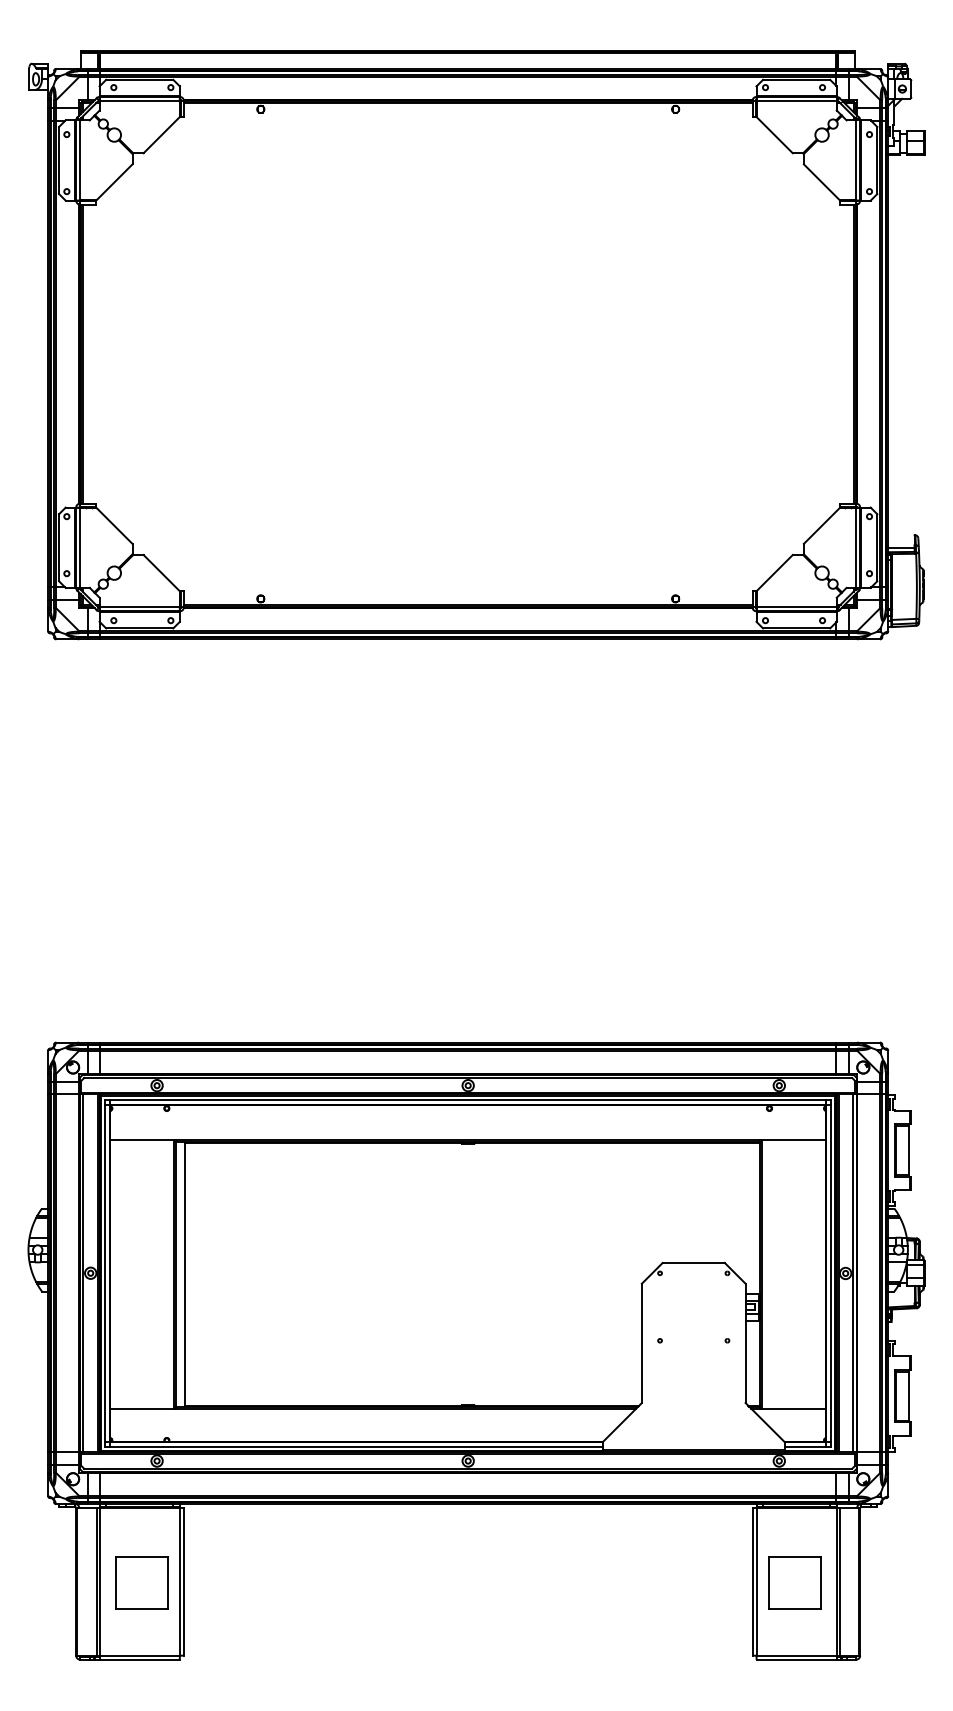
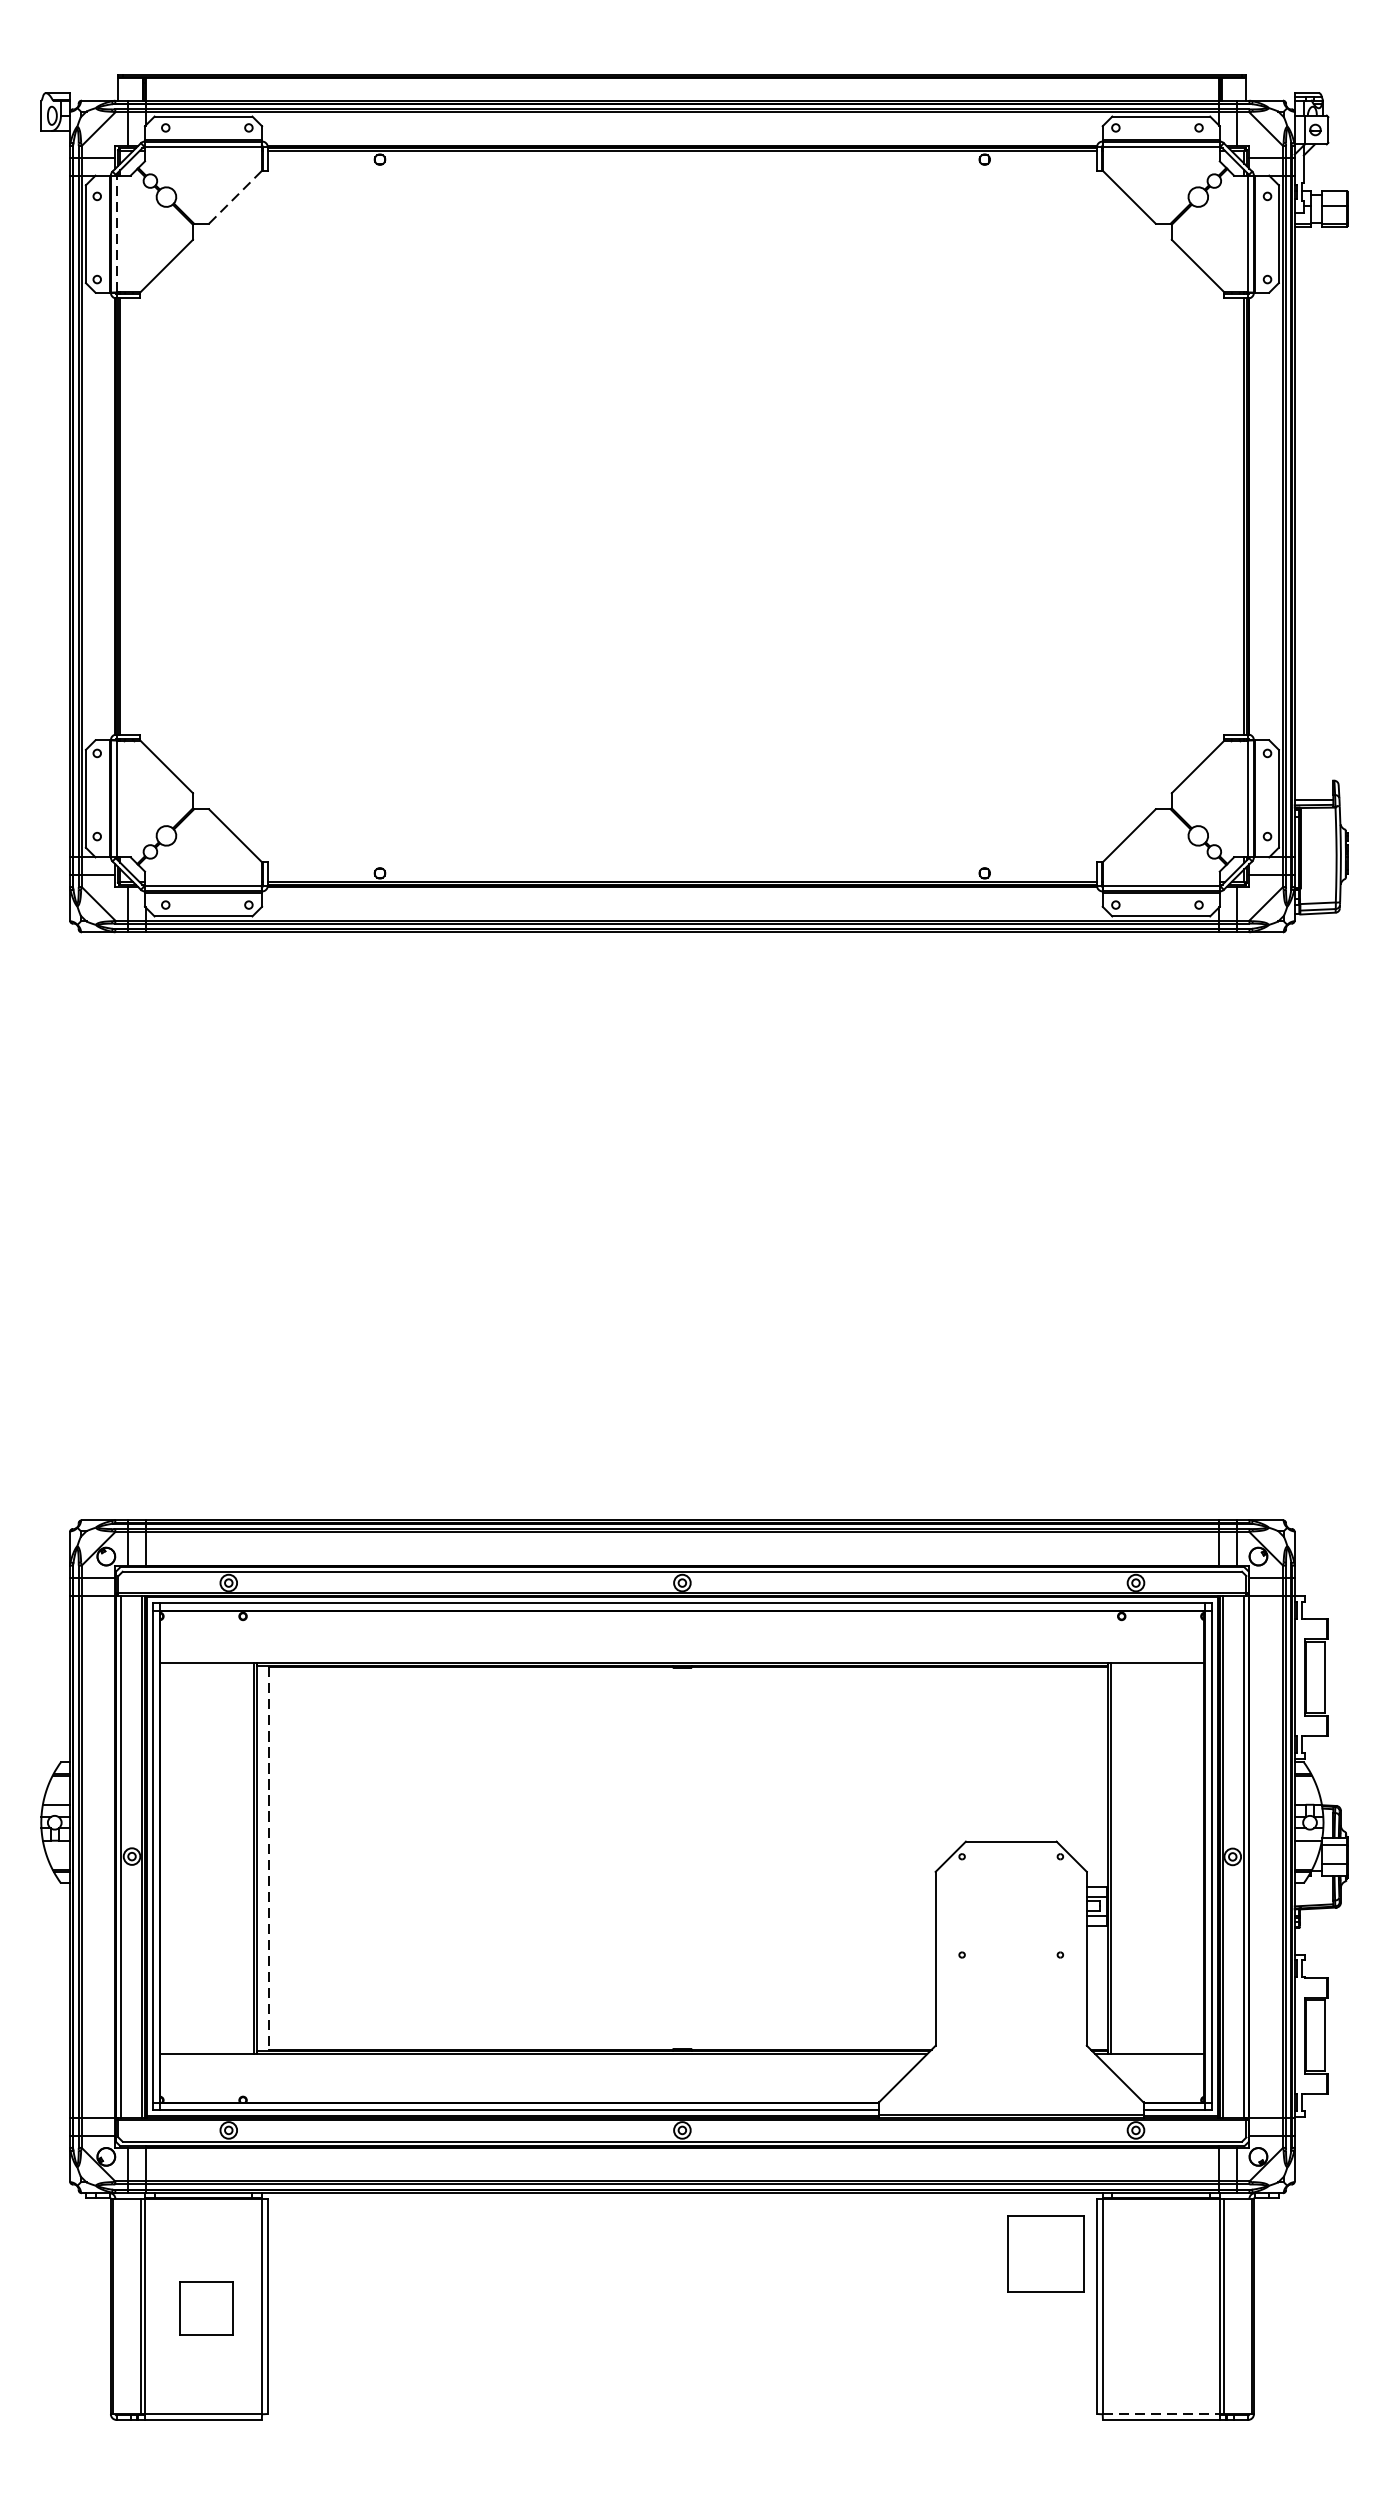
line: (161, 135) -> (235, 197), solid -> dashed
line: (80, 159) -> (117, 232), solid -> dashed
line: (184, 1275) -> (268, 1859), solid -> dashed
part: (141, 1582) -> (206, 2307), size x0.7
part: (794, 1582) -> (1045, 2253), moved
line: (797, 1655) -> (1162, 2413), solid -> dashed

